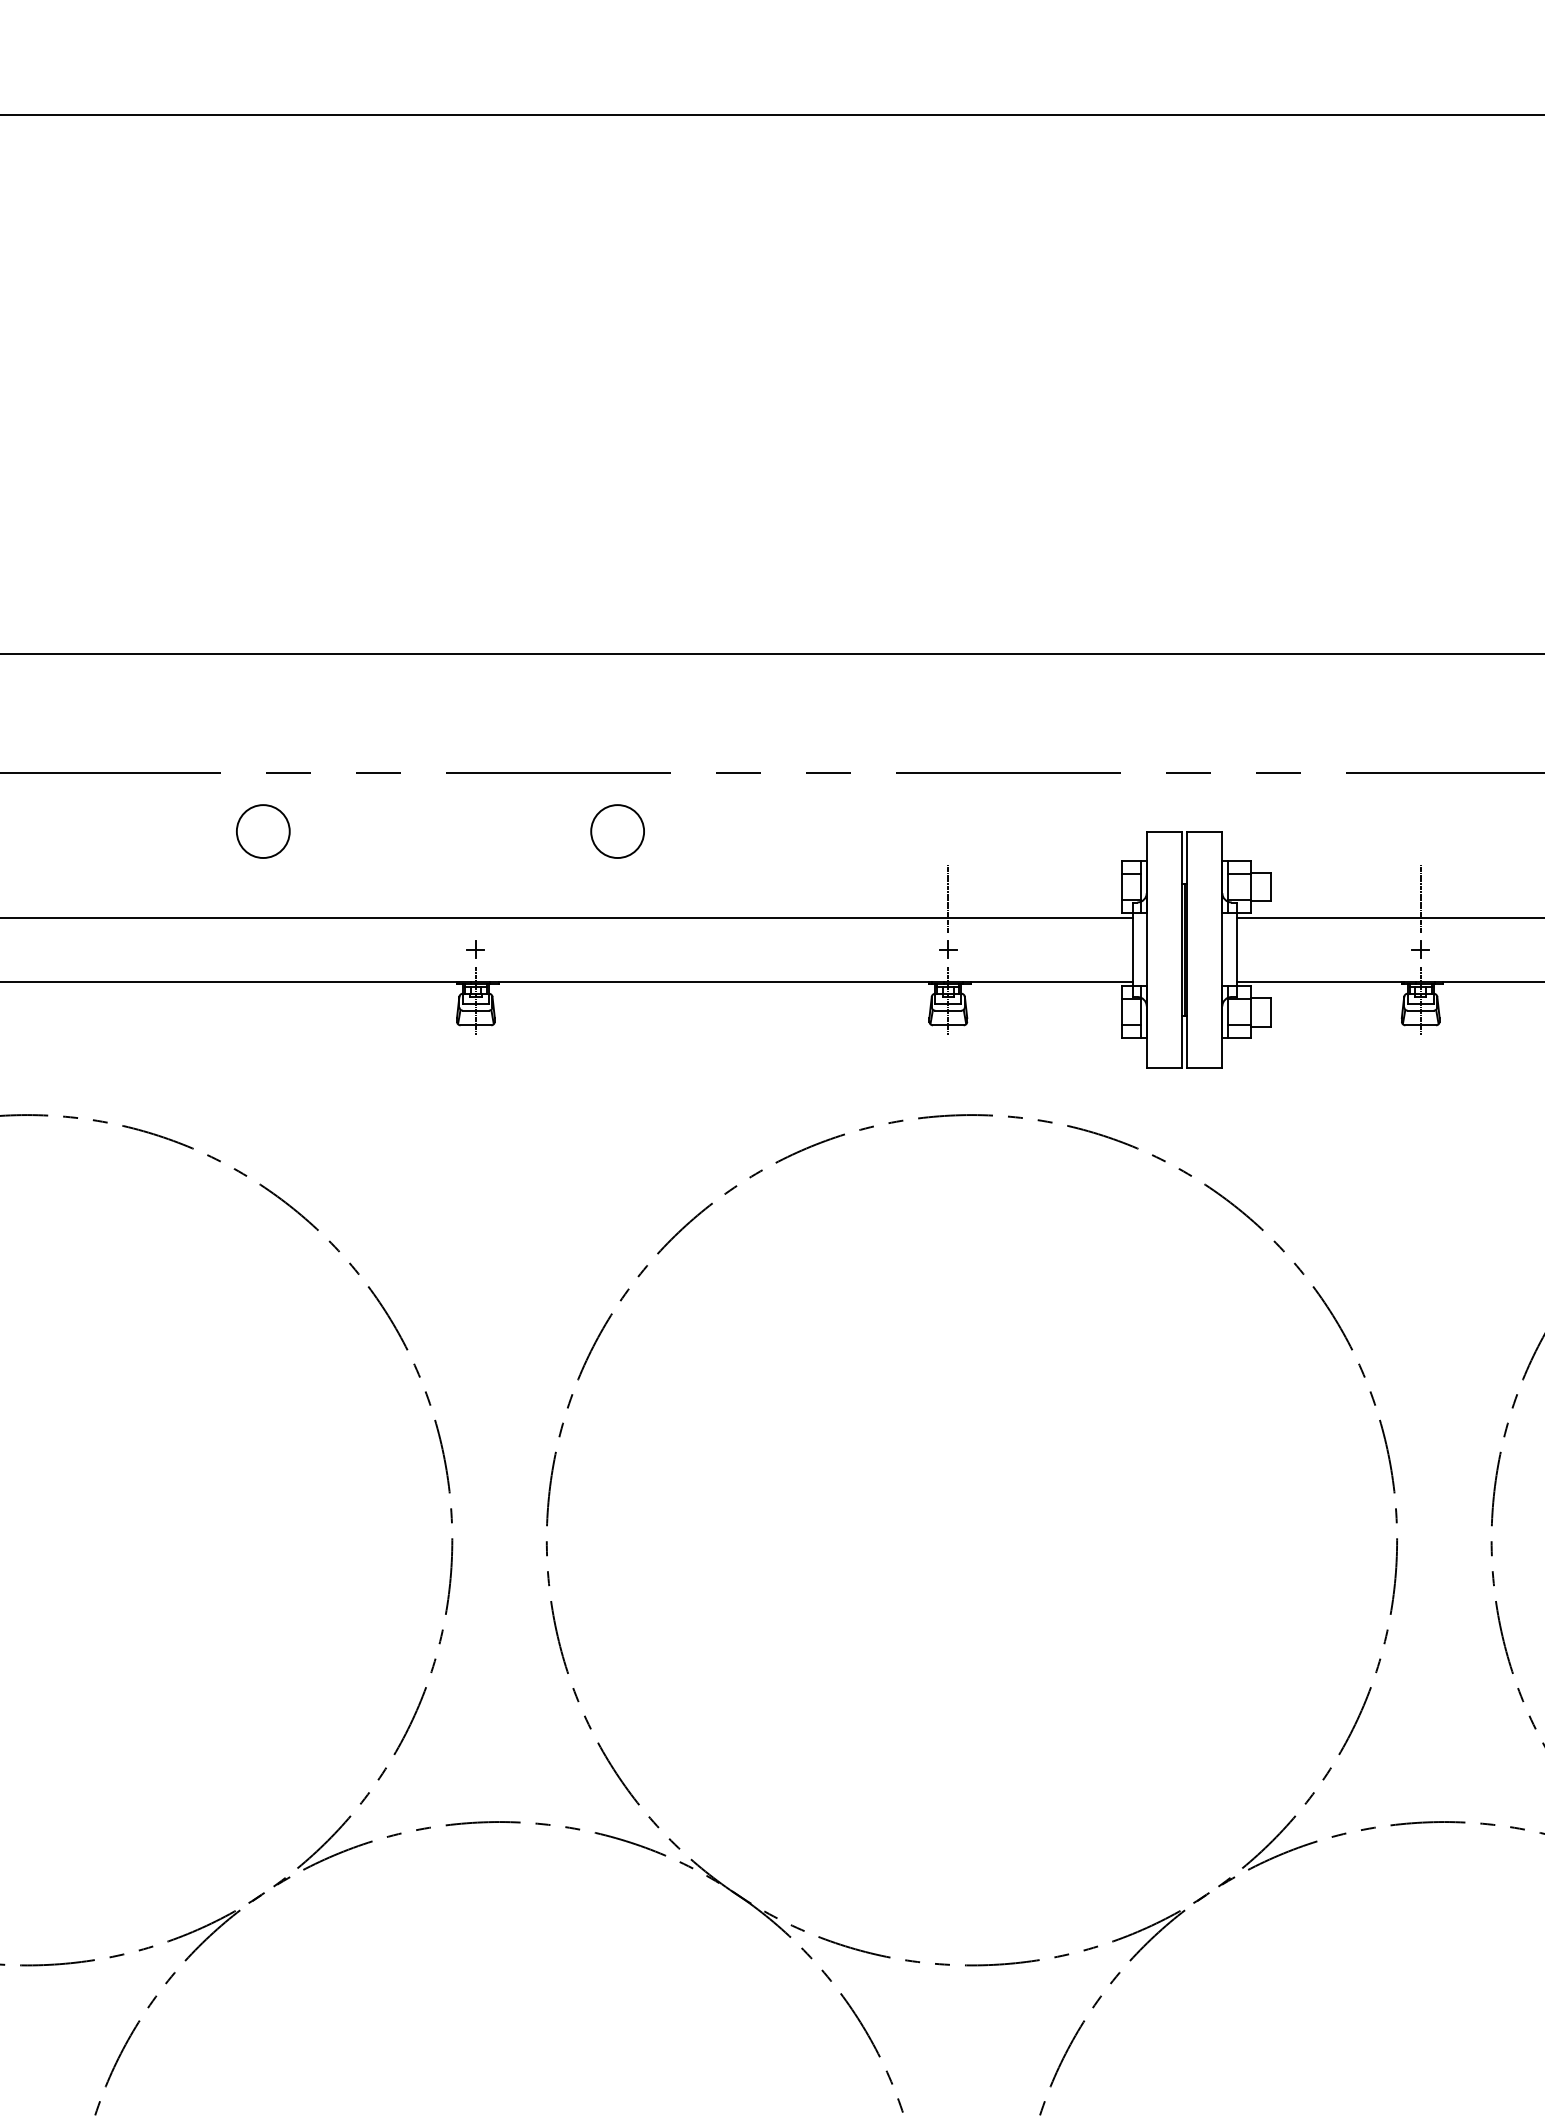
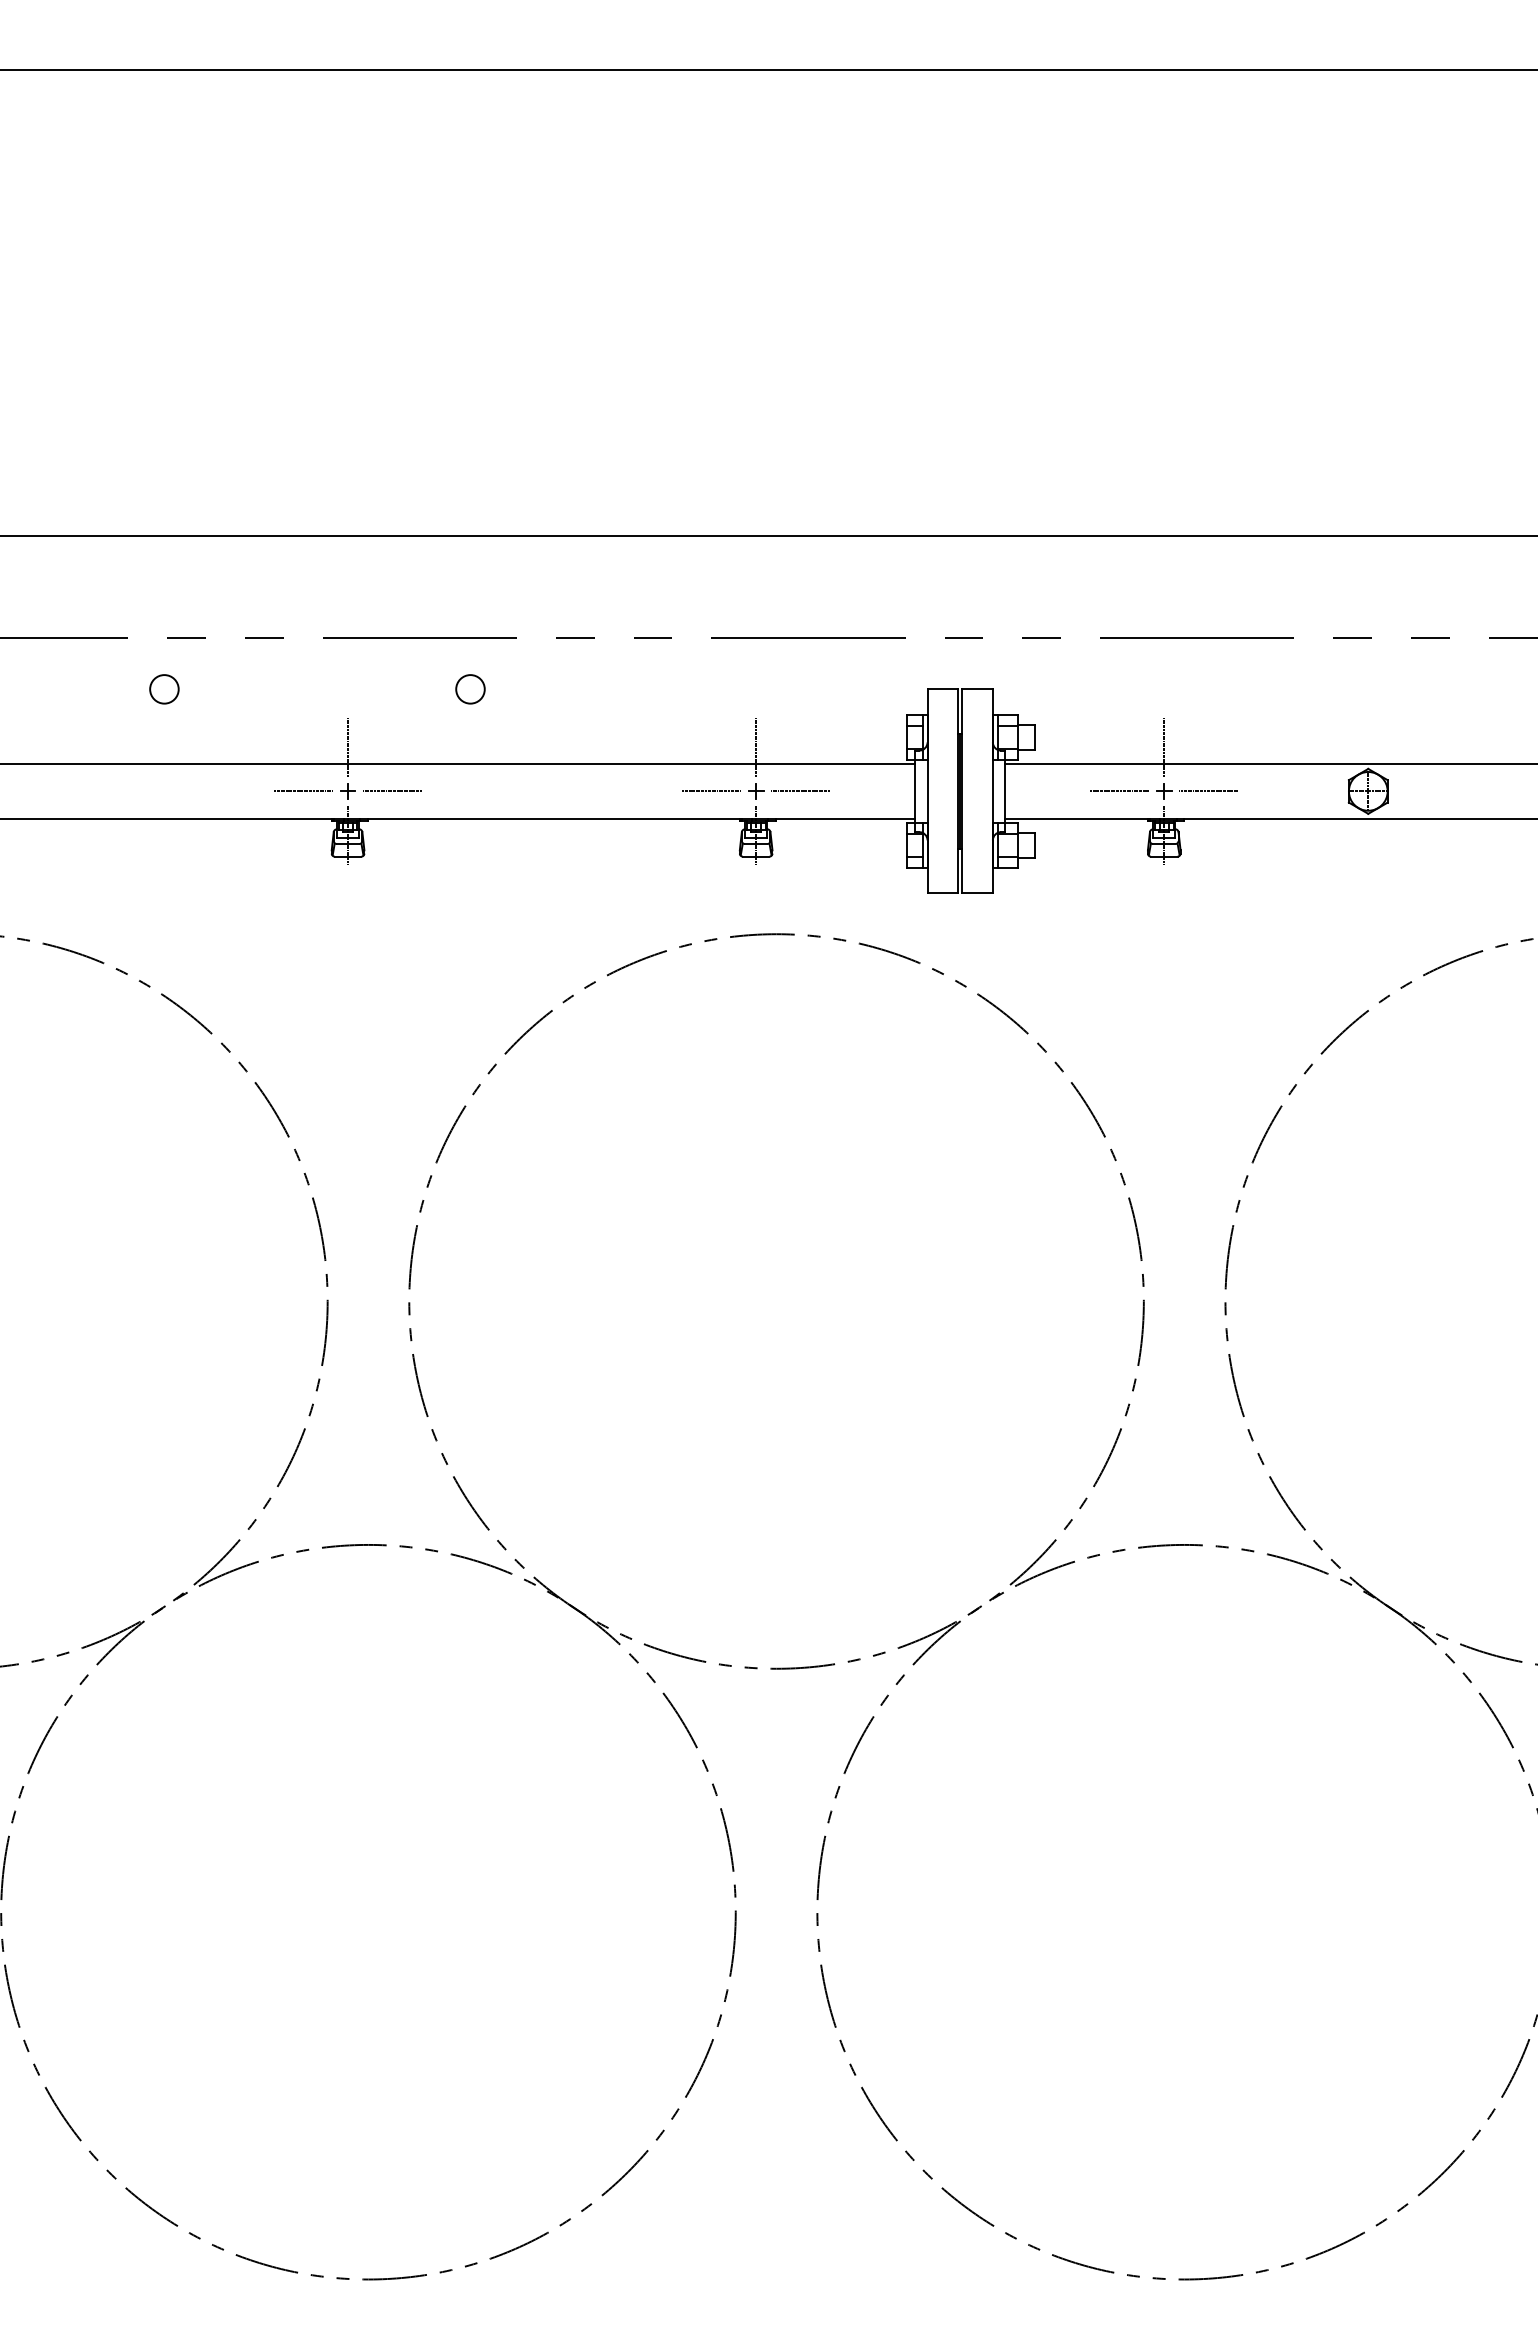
circle: (263, 831) -> (164, 689), size x0.62
circle: (617, 831) -> (470, 689), size x0.62
line: (476, 897) -> (348, 746), added
line: (423, 948) -> (302, 790), added
line: (1367, 948) -> (1118, 790), added
line: (526, 949) -> (391, 791), added
line: (896, 949) -> (711, 791), added
line: (999, 949) -> (800, 791), added
line: (1471, 949) -> (1208, 791), added

